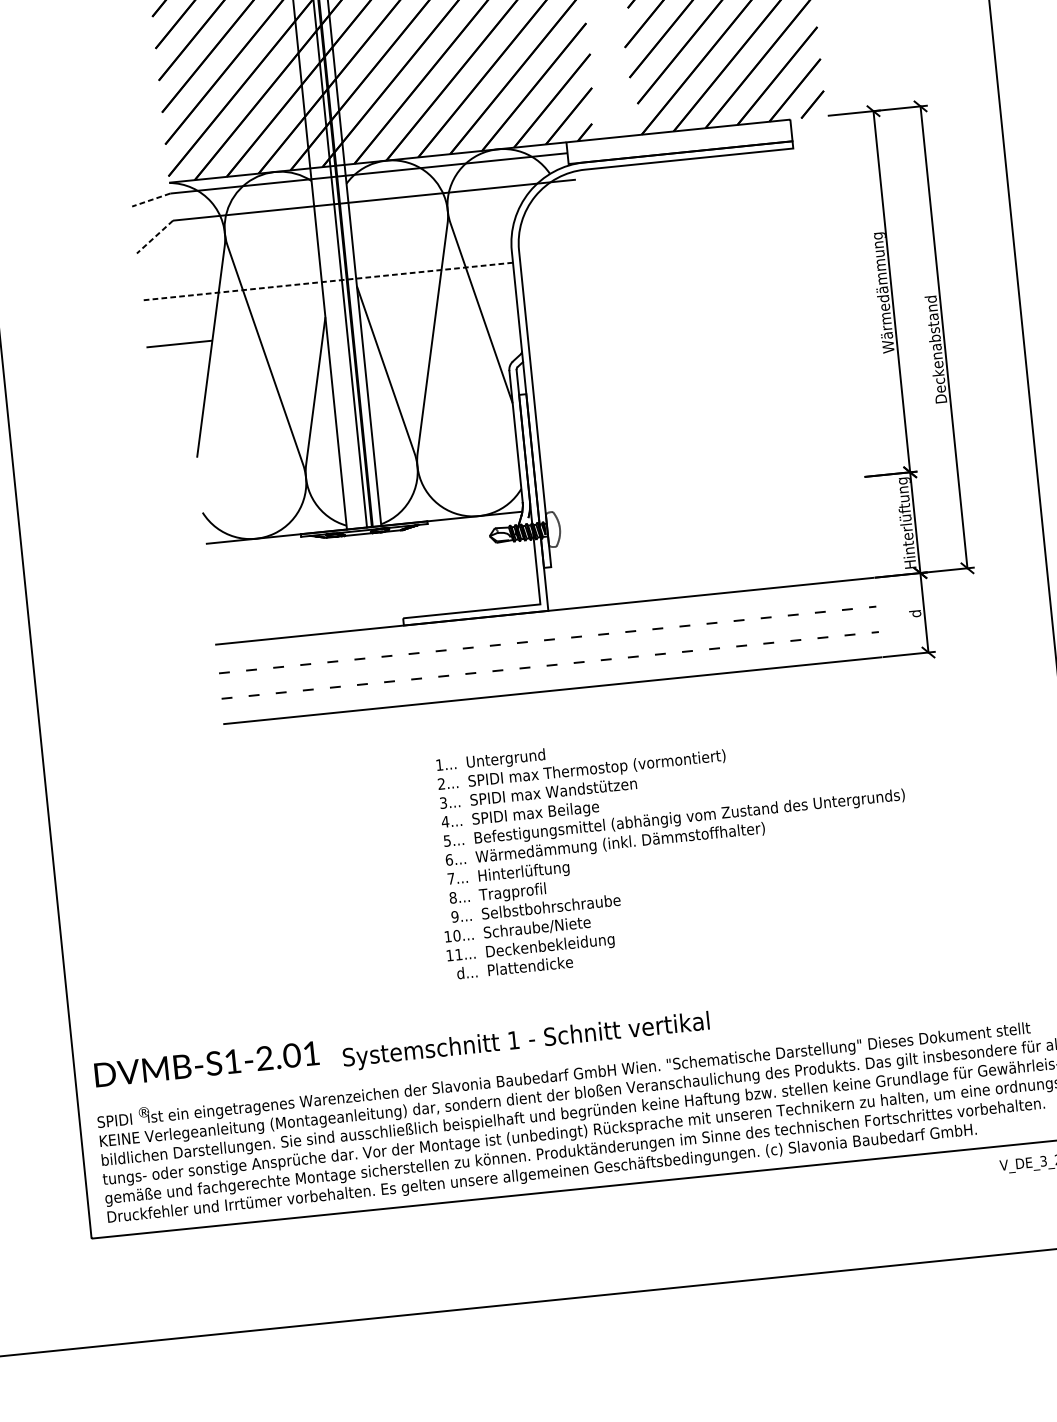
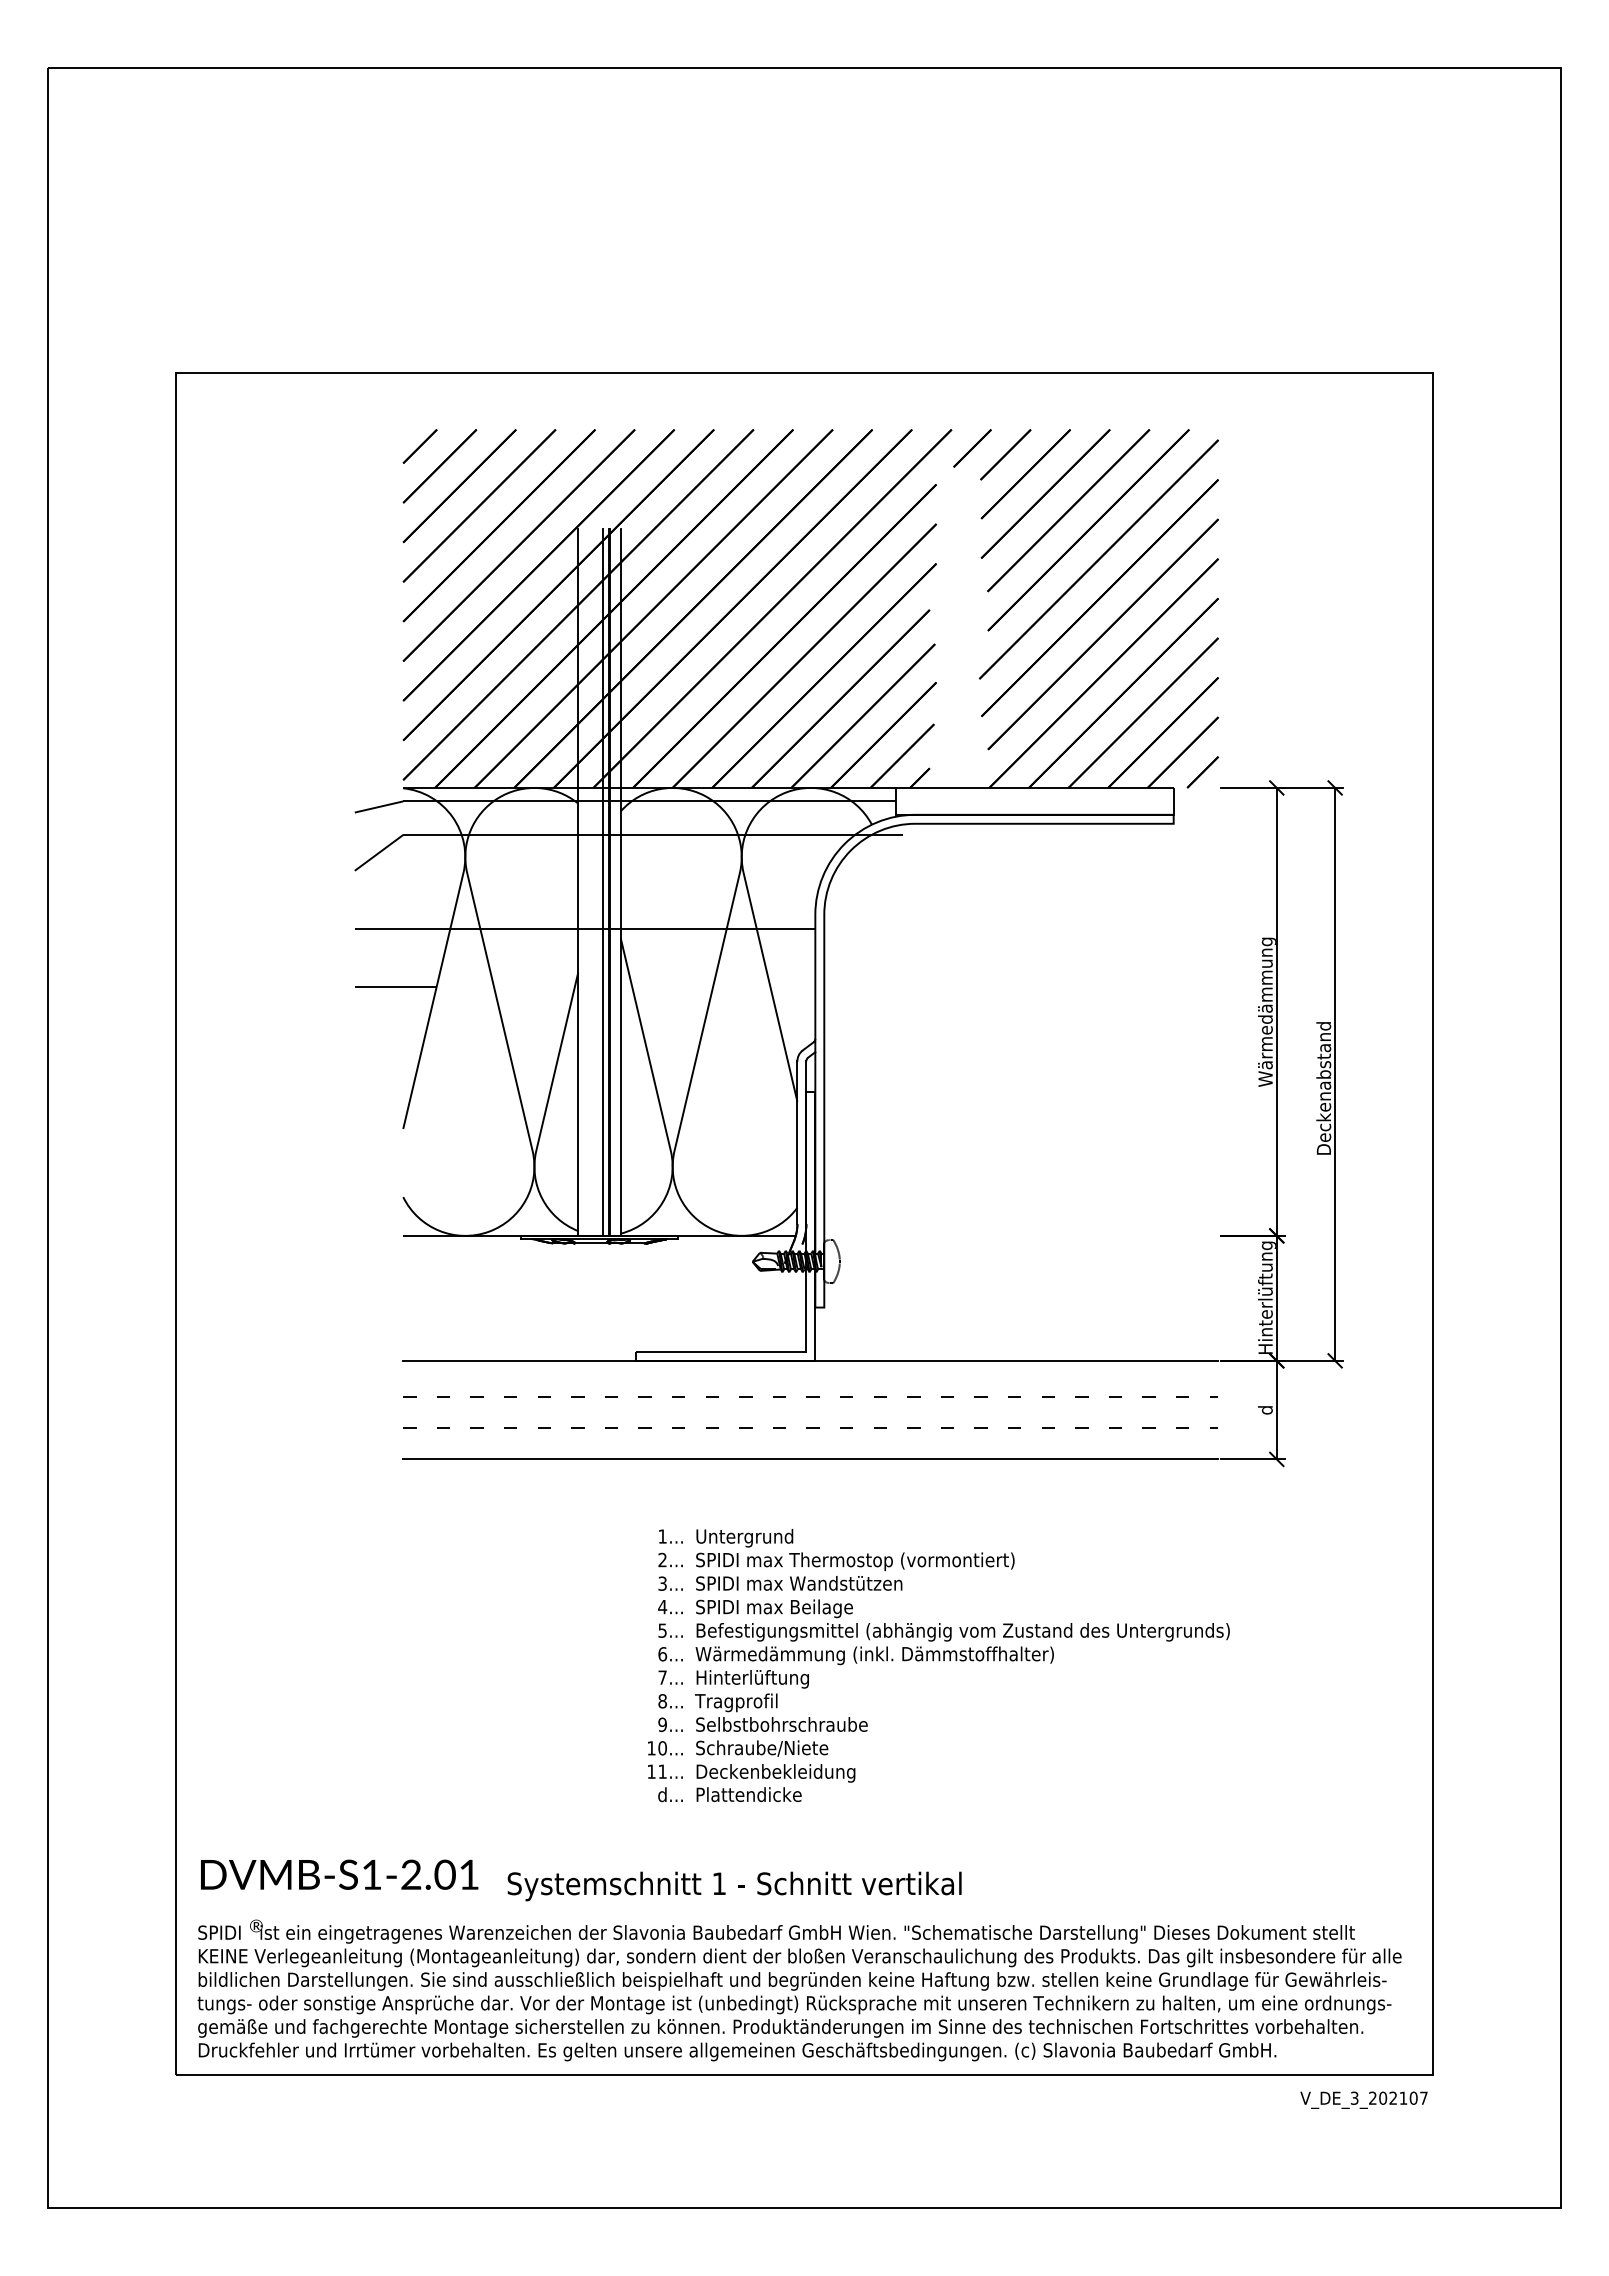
line: (151, 199) -> (379, 806), dashed -> solid
line: (154, 237) -> (378, 853), dashed -> solid
line: (326, 282) -> (584, 929), dashed -> solid

